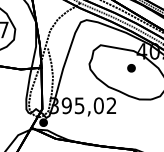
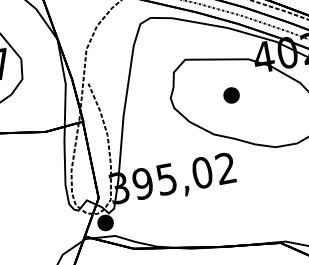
part: (131, 68) -> (231, 95), moved

